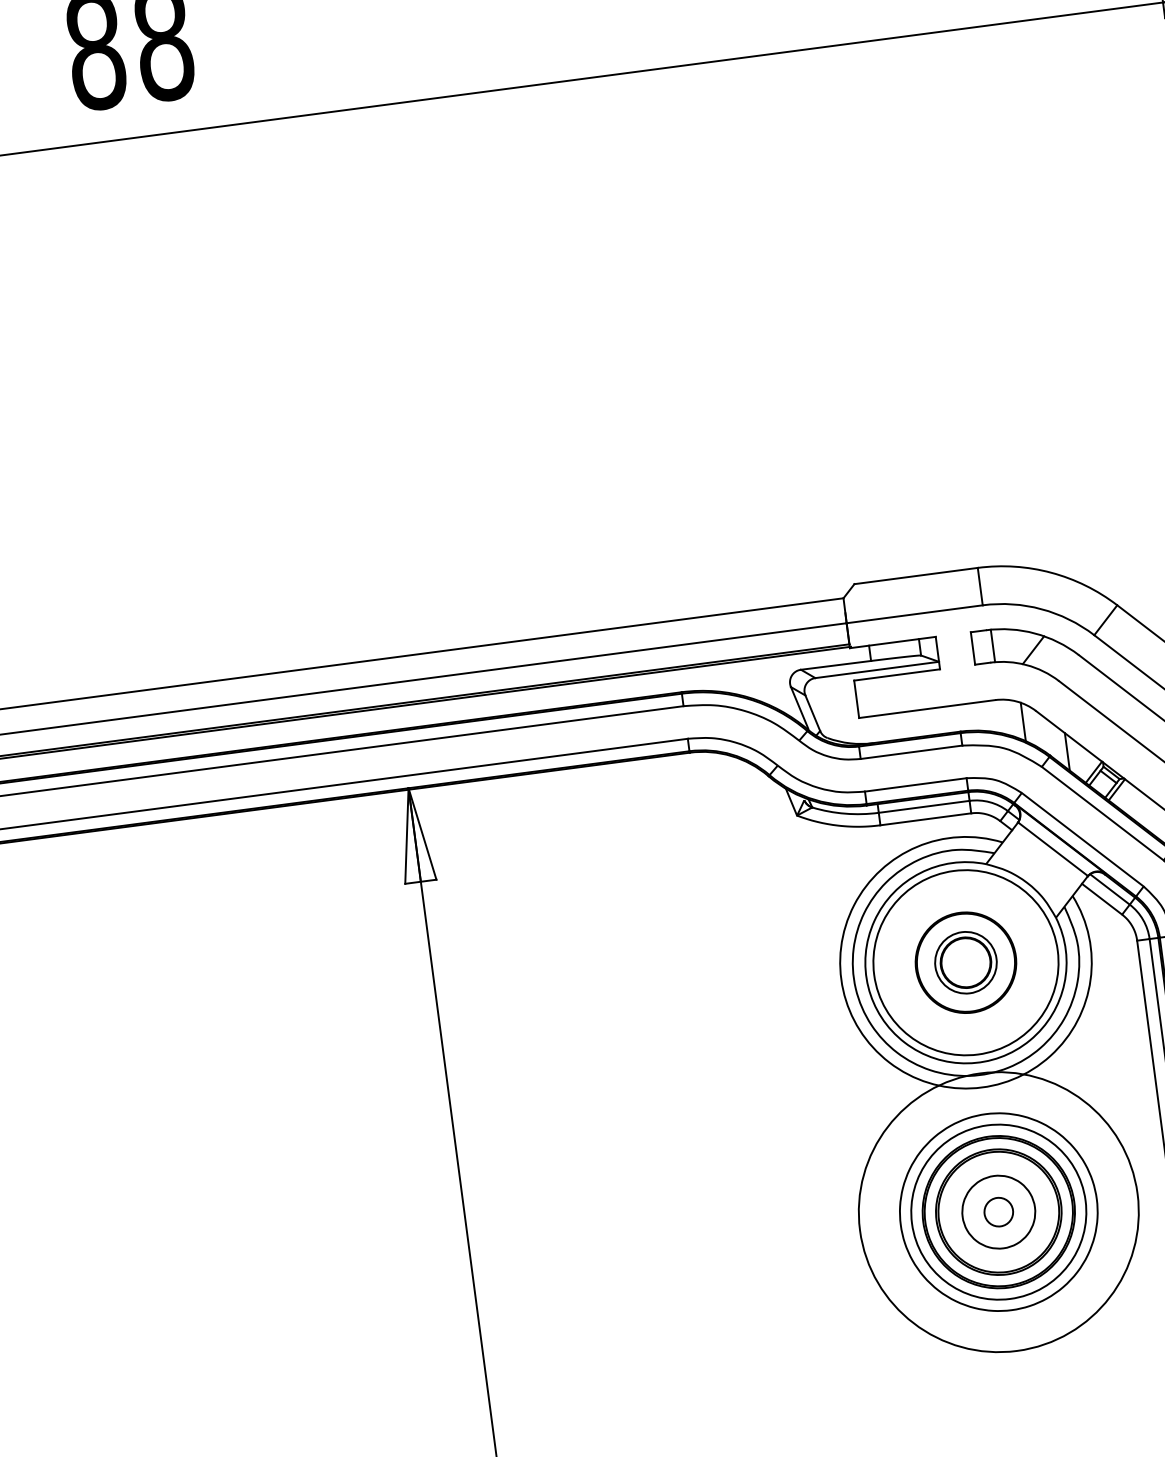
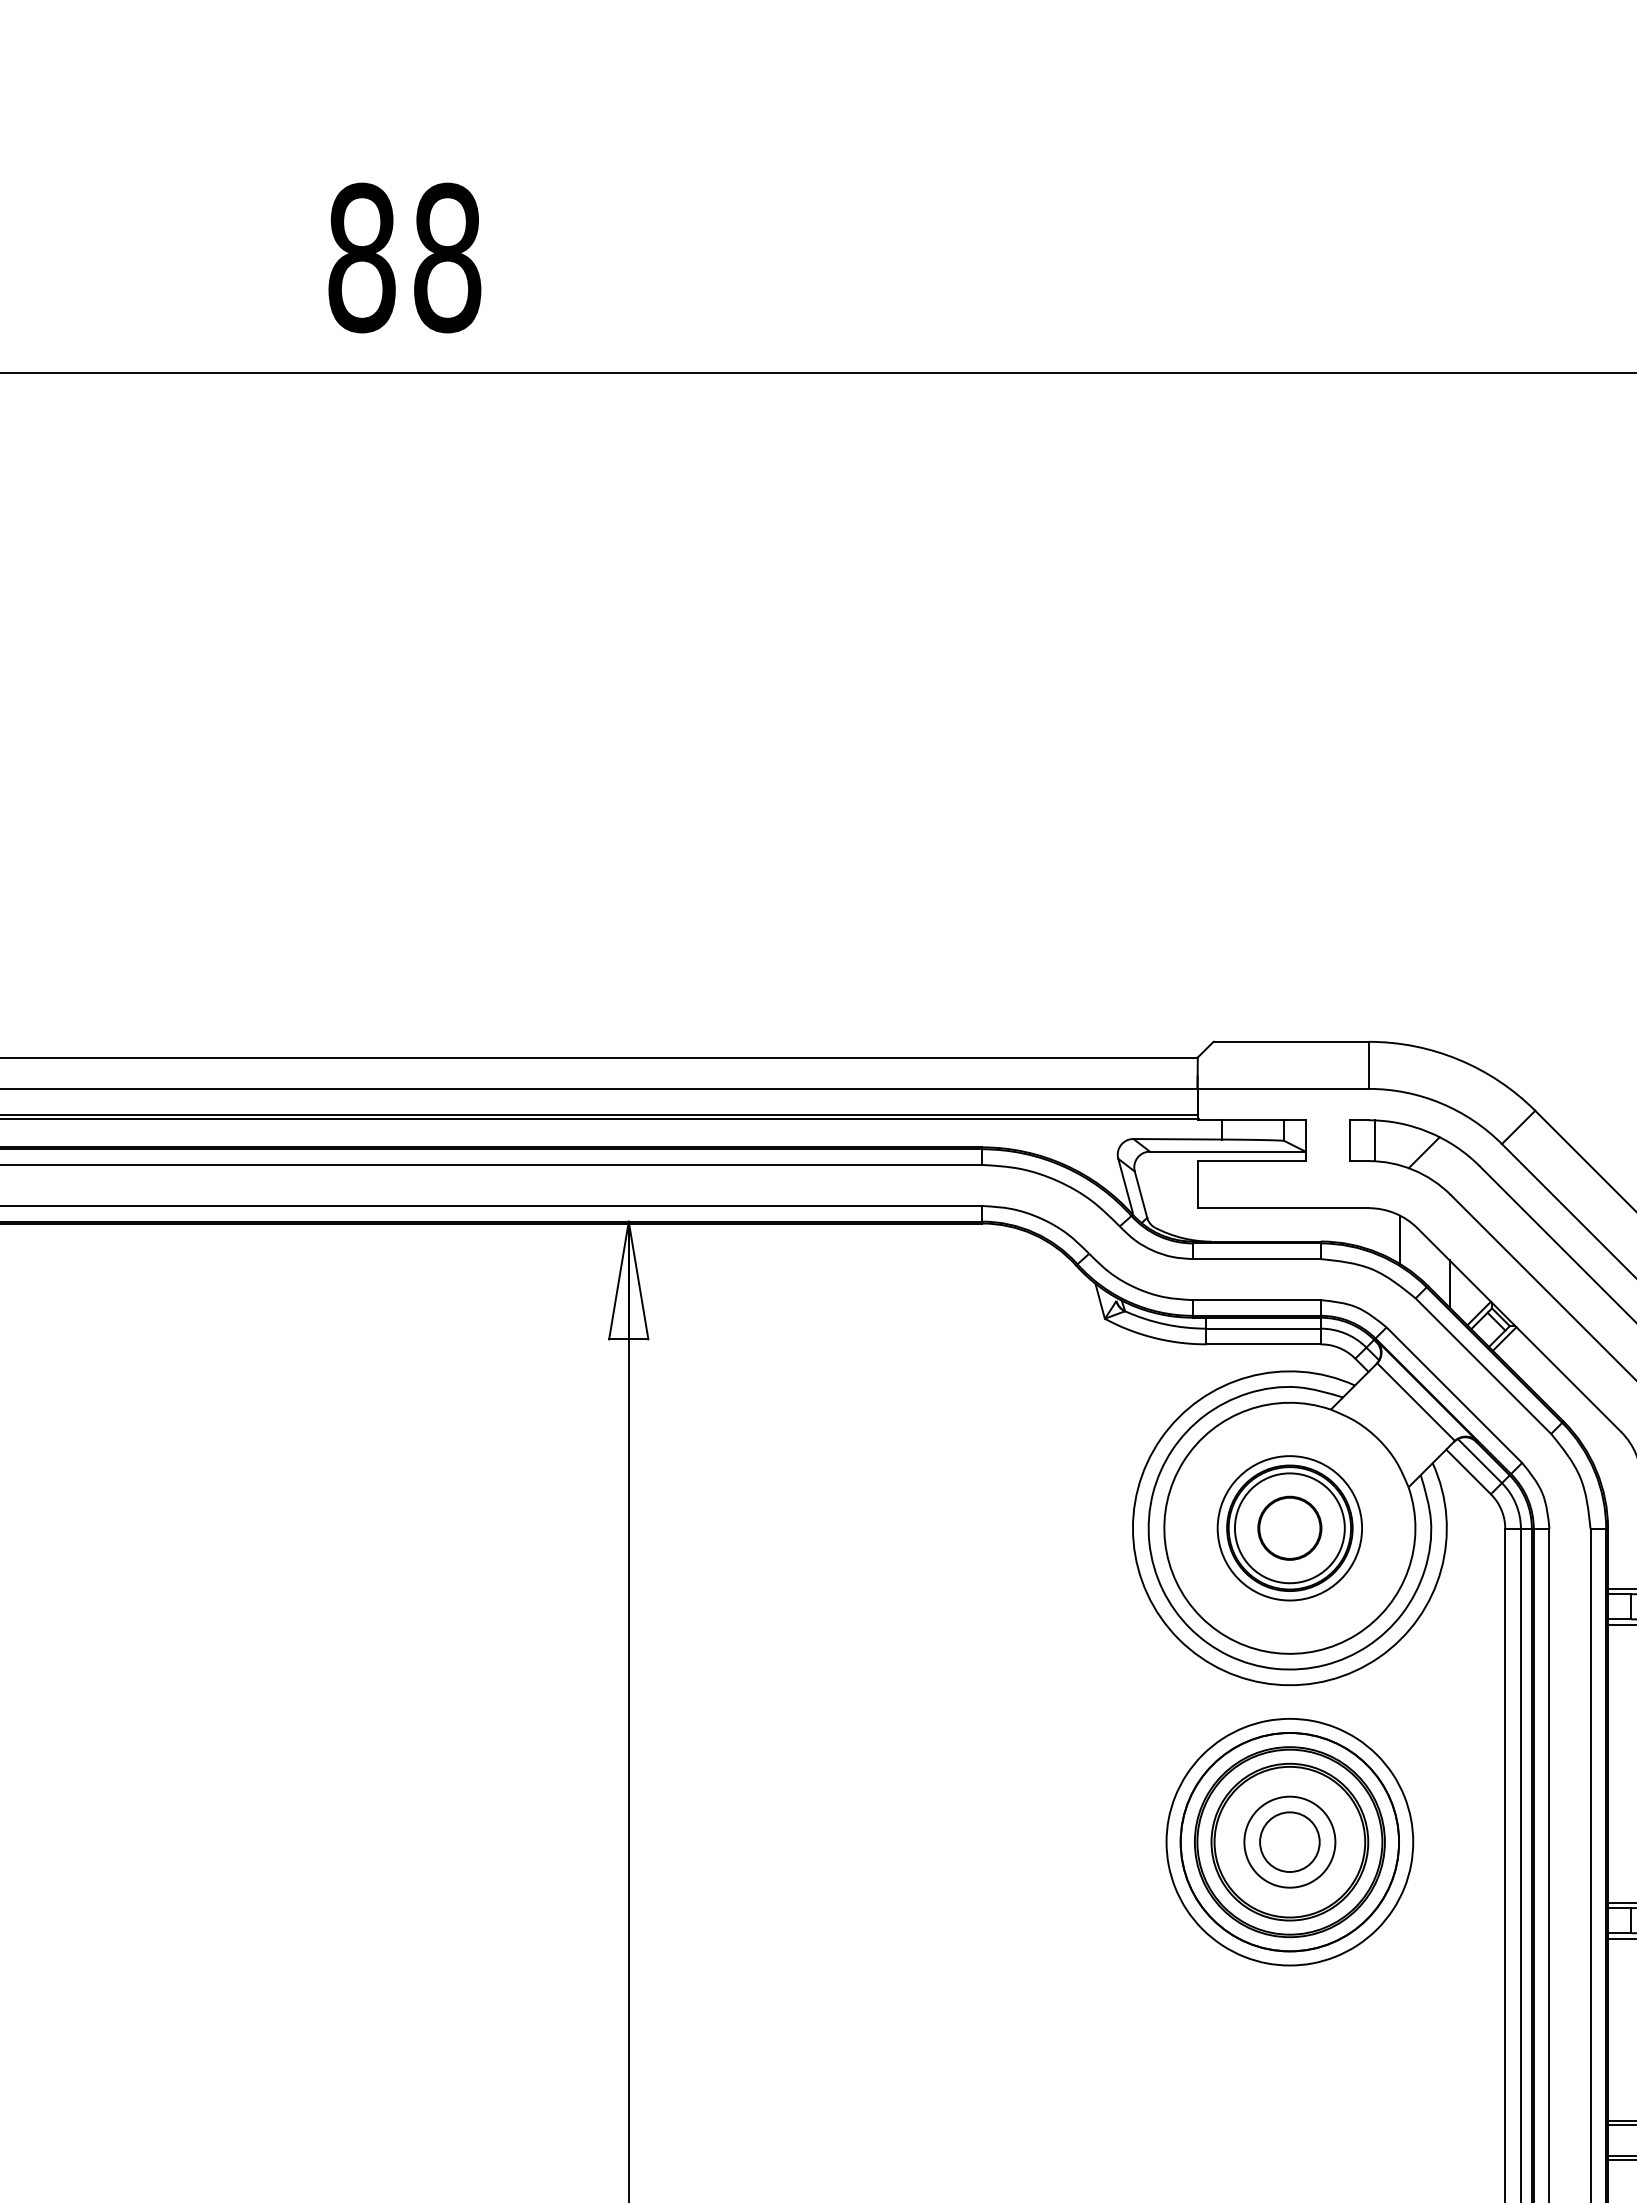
circle: (965, 962) -> (1289, 1528), size x0.62
circle: (965, 962) -> (1289, 1528), size x1.43
circle: (998, 1212) -> (1289, 1842), size x0.62
circle: (998, 1212) -> (1289, 1842), size x1.67

